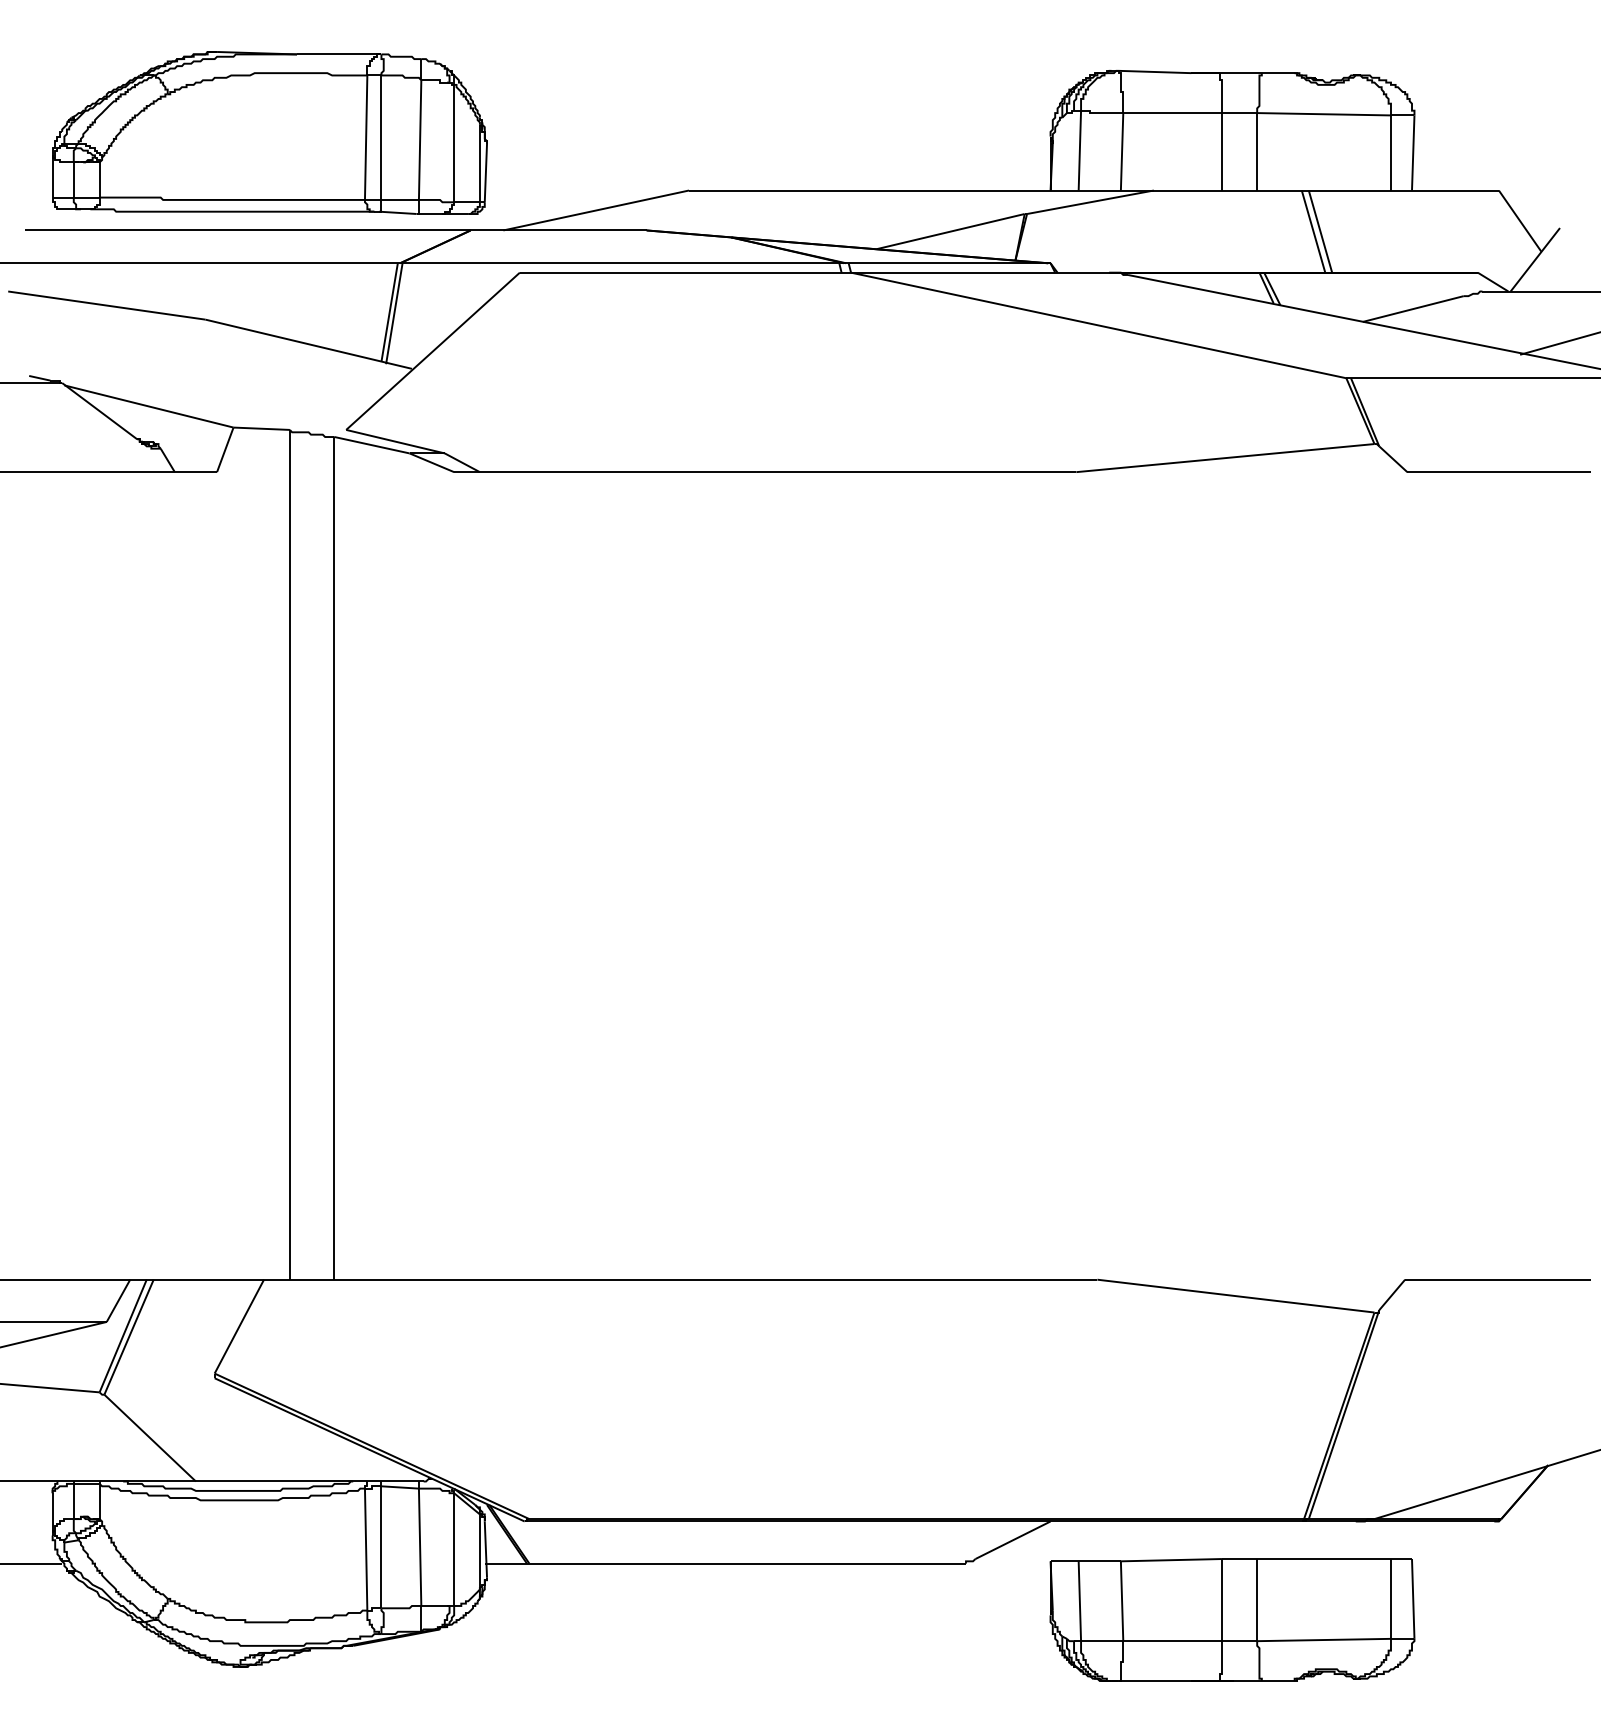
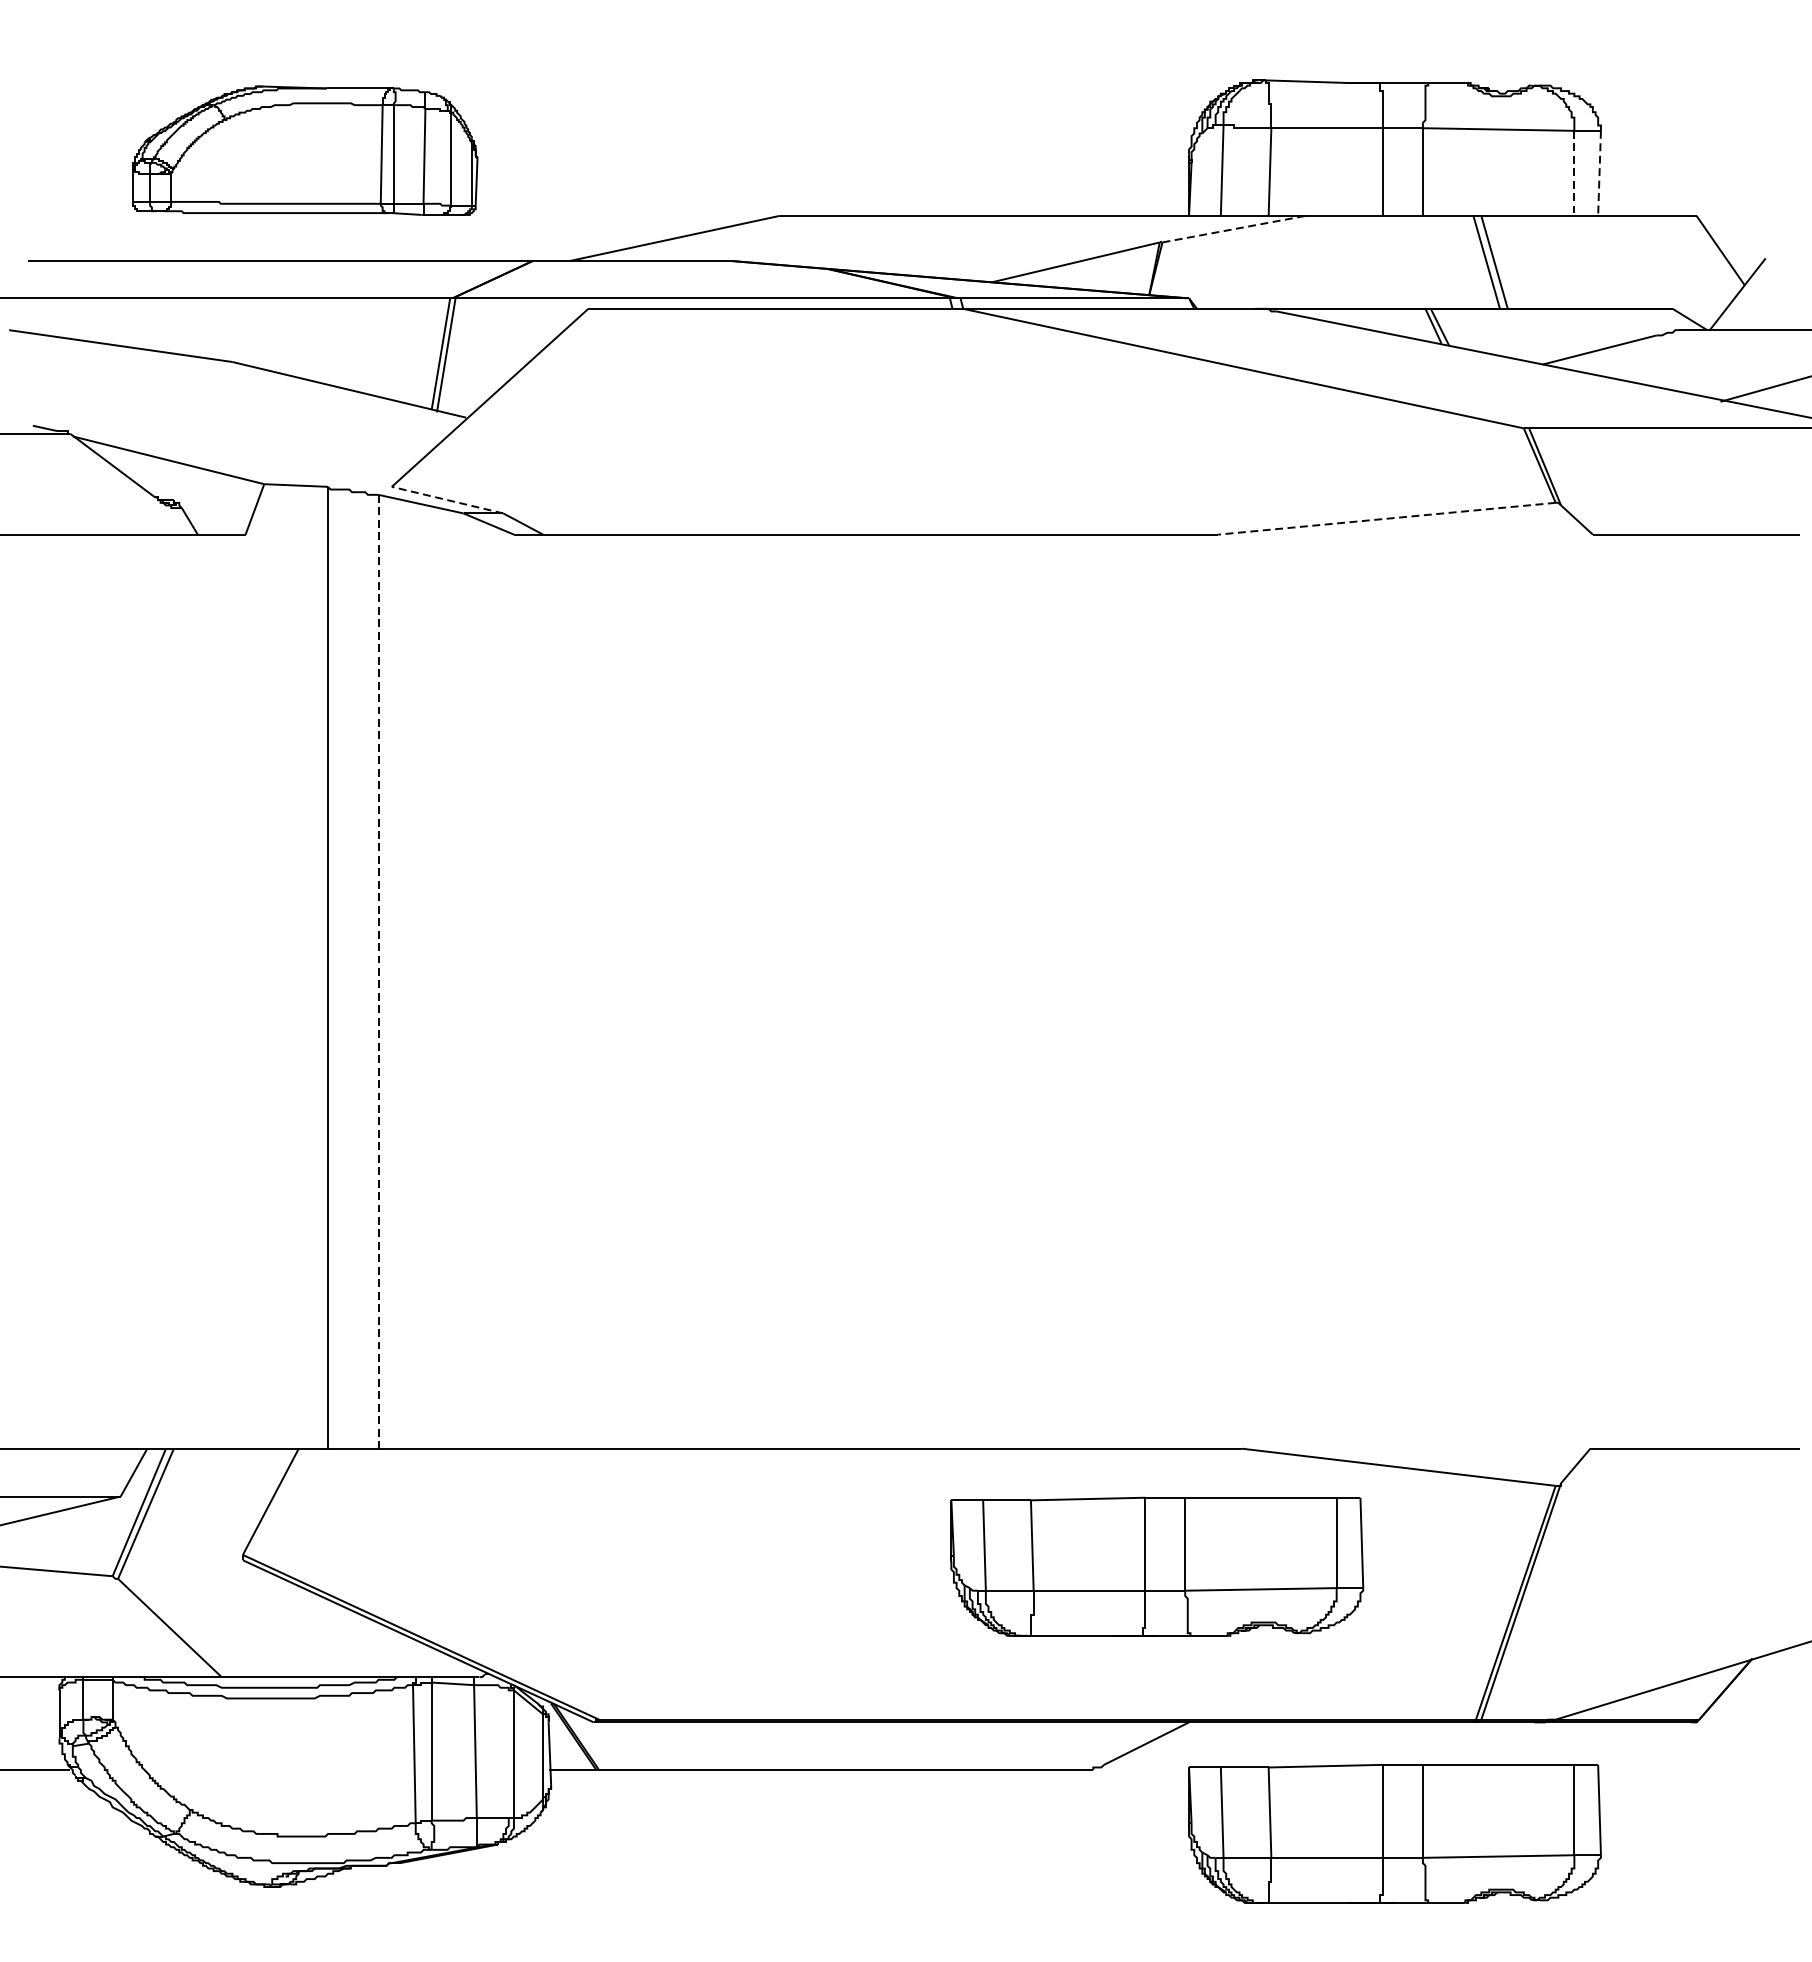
part: (269, 132) -> (304, 150), size x0.7
line: (1390, 152) -> (1573, 172), solid -> dashed
line: (1413, 152) -> (1599, 172), solid -> dashed
line: (1090, 202) -> (1234, 229), solid -> dashed
line: (395, 441) -> (447, 499), solid -> dashed
line: (1225, 458) -> (1387, 519), solid -> dashed
line: (334, 858) -> (378, 971), solid -> dashed
part: (1022, 1383) -> (1157, 1566), added

